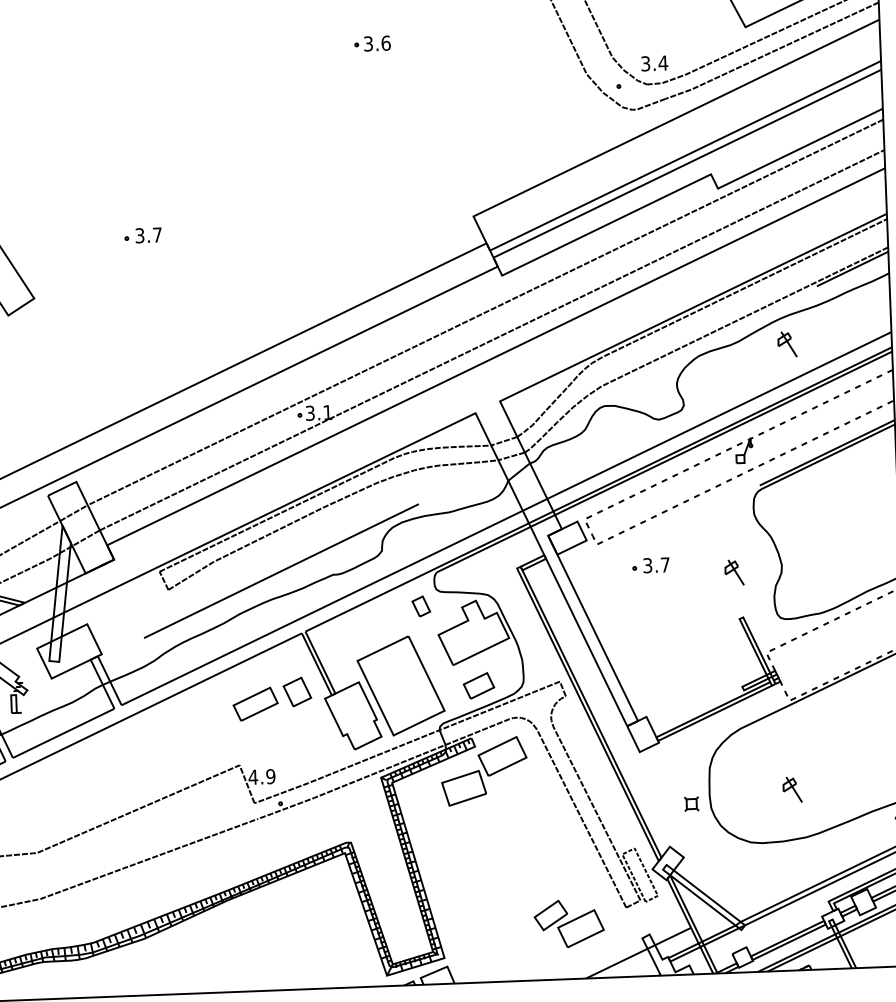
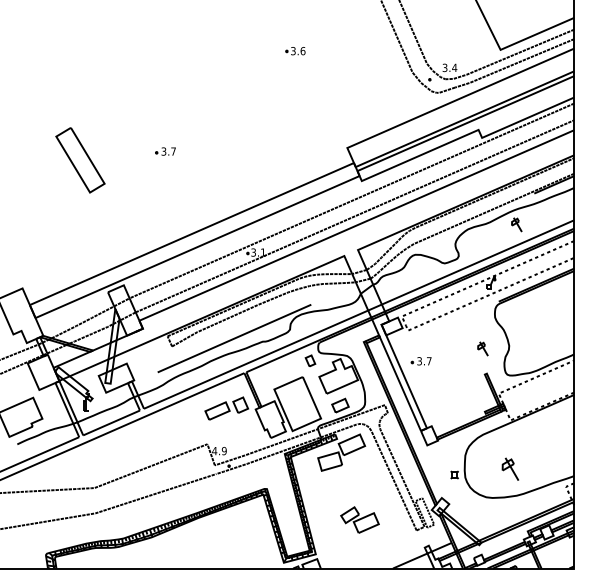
part: (649, 565) -> (420, 361), moved
part: (791, 790) -> (509, 469), size x1.6
part: (568, 922) -> (359, 519), moved

